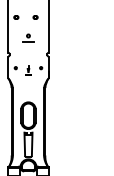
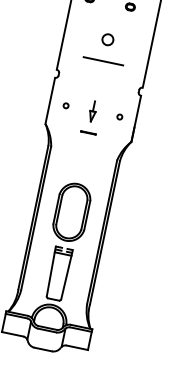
part: (28, 38) -> (106, 48), size x1.67
part: (28, 70) -> (91, 116), size x1.67

